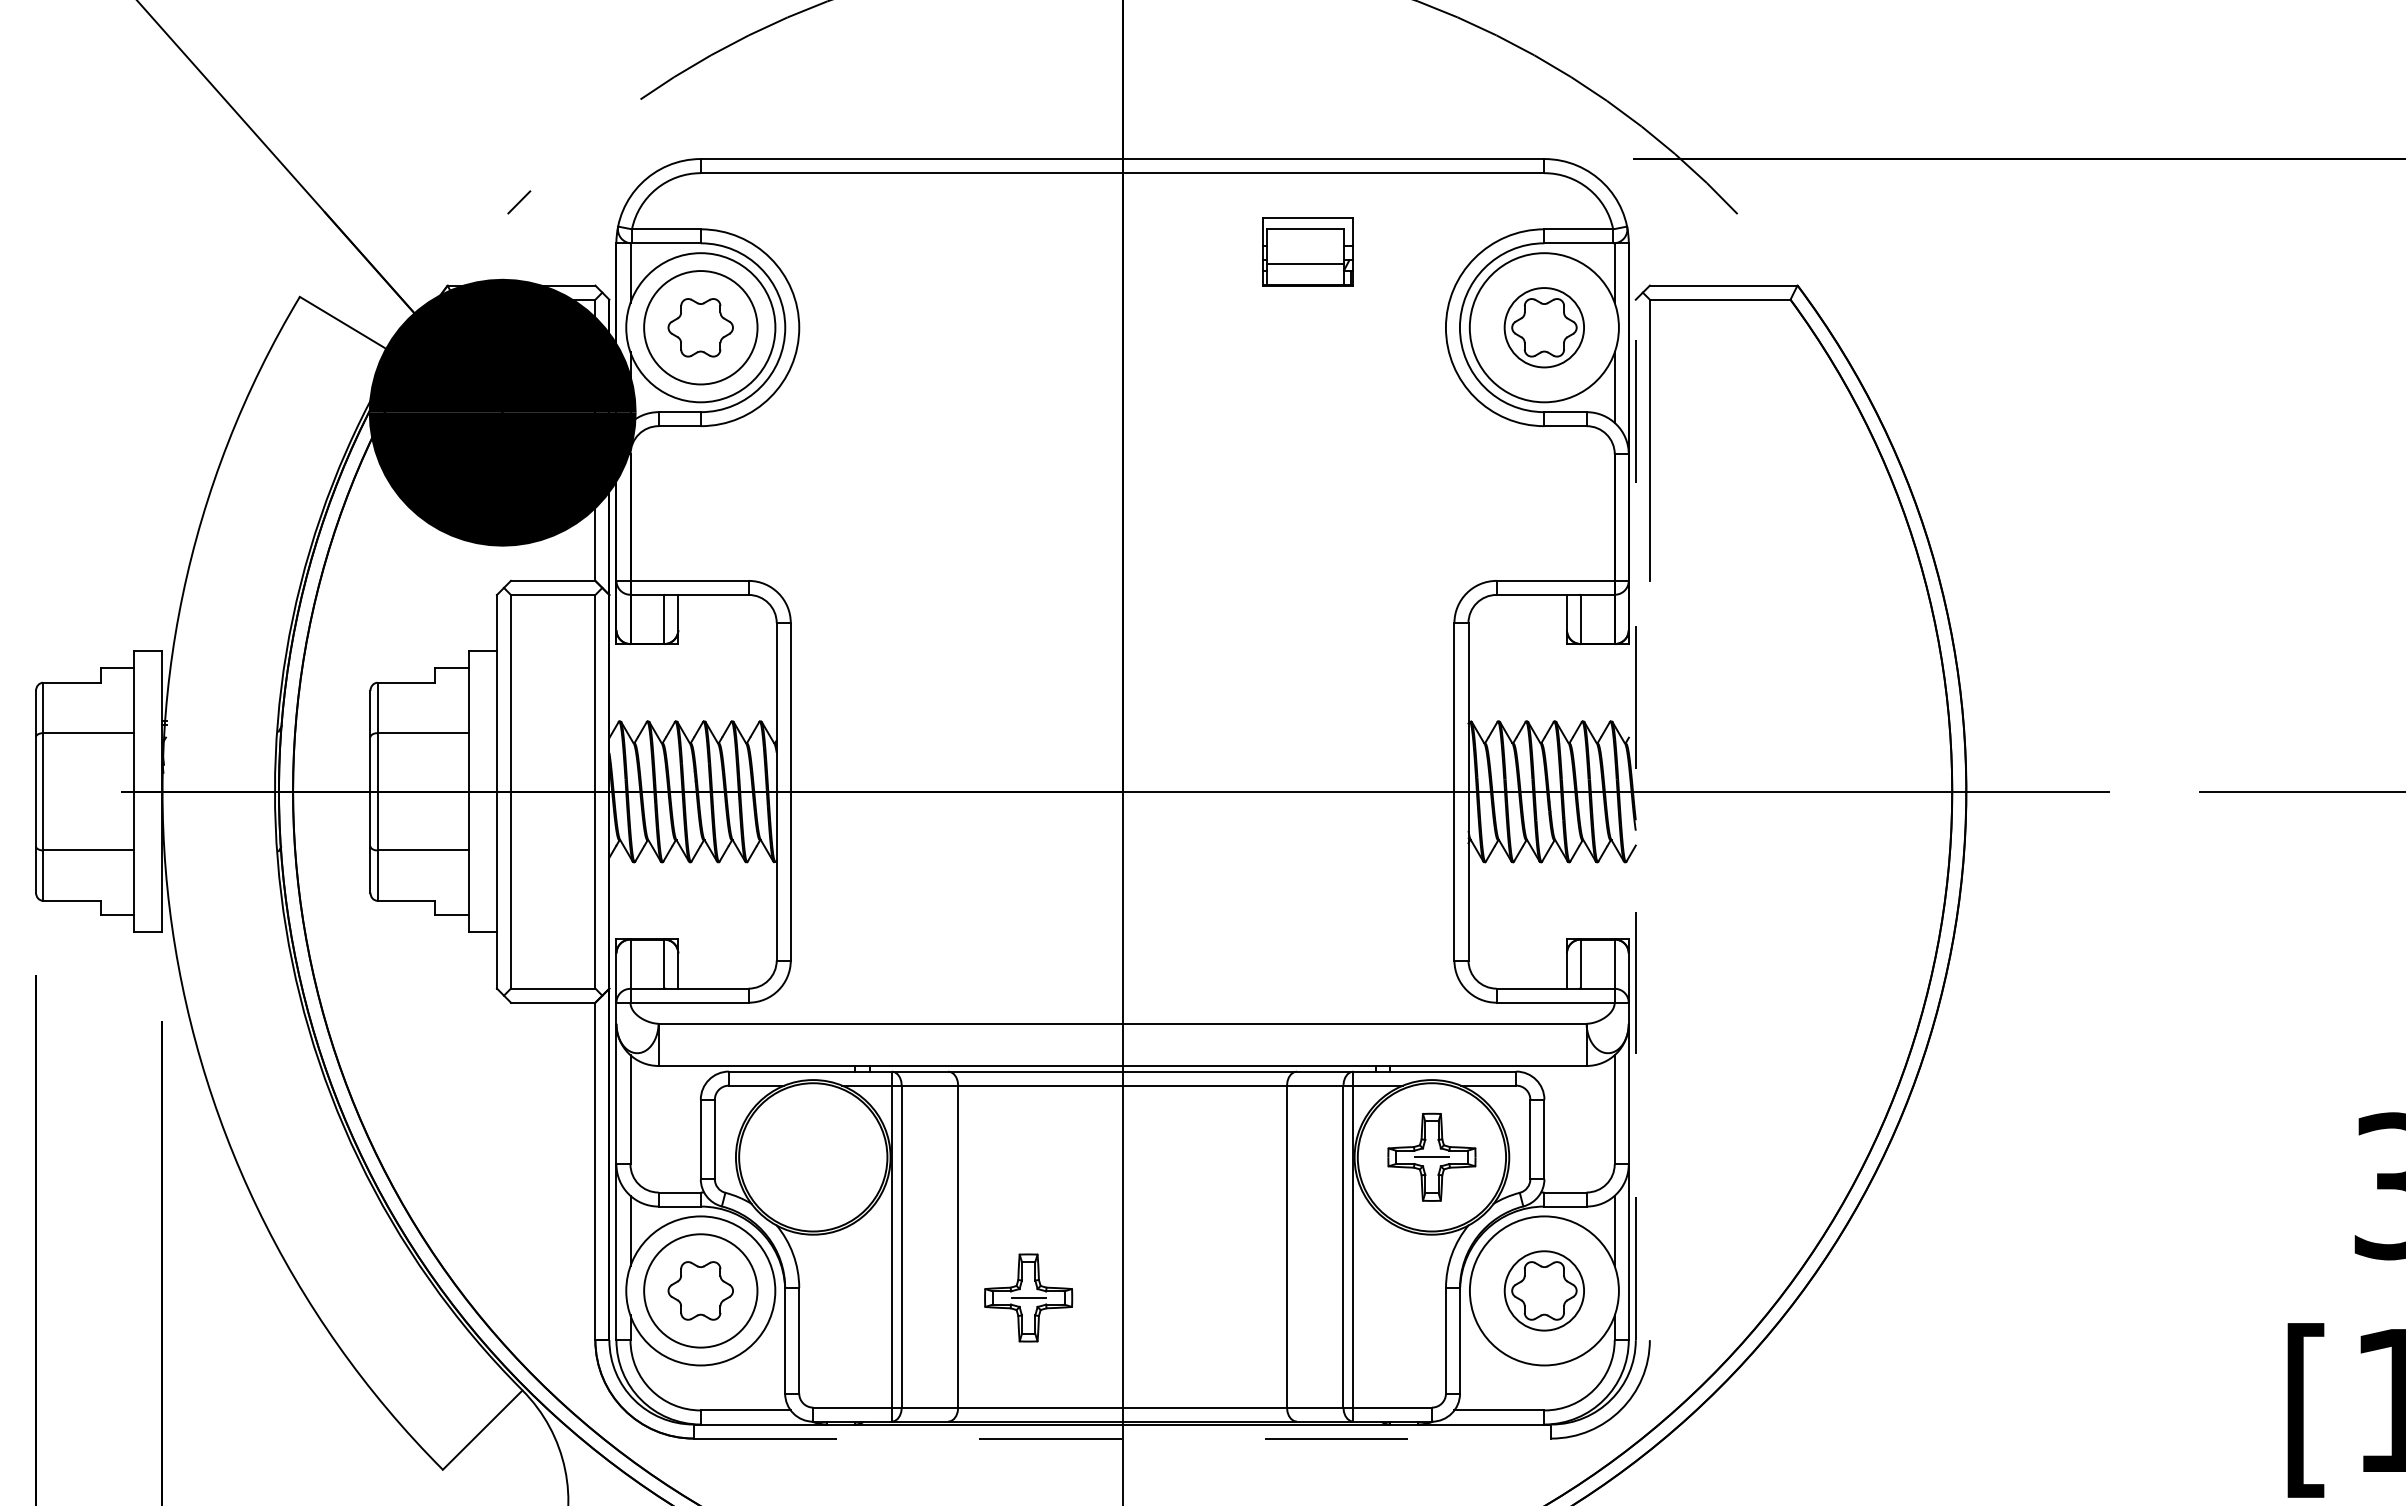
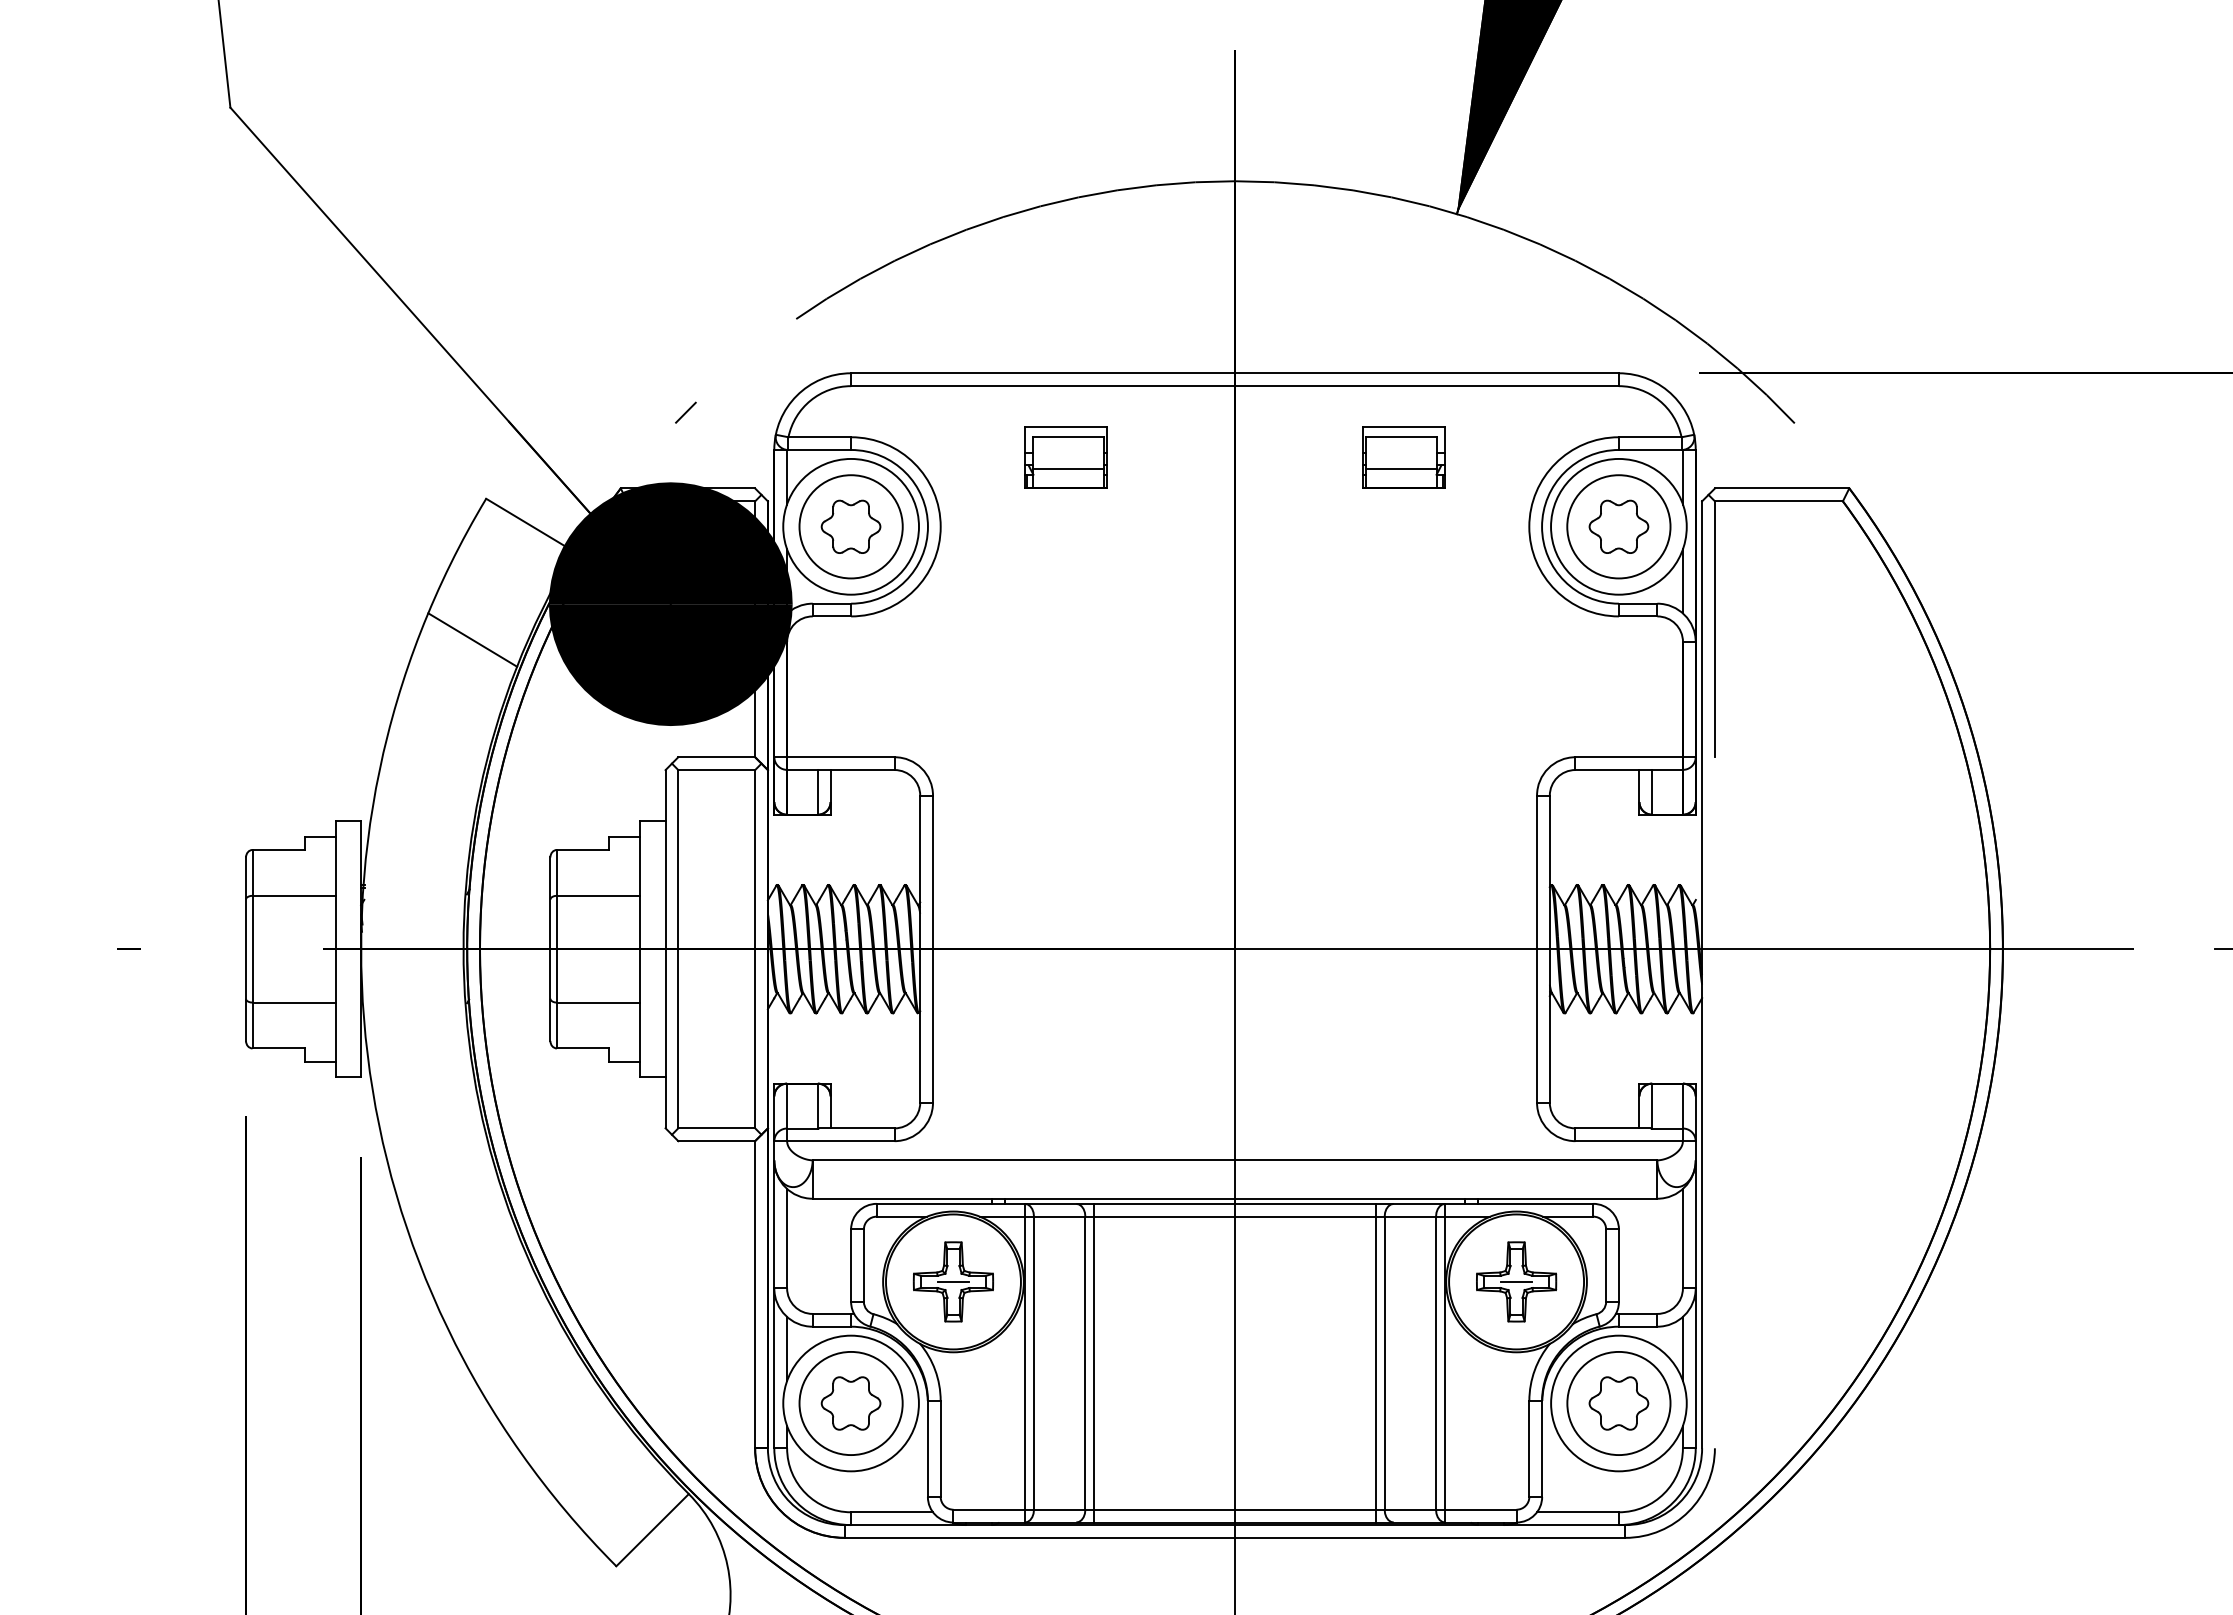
part: (936, 251) -> (1065, 457), added
circle: (1543, 327) -> (1618, 526), size x1.43
line: (284, 451) -> (472, 639), added
line: (1636, 819) -> (1702, 974), dashed -> solid
line: (968, 1245) -> (1094, 1362), added
line: (1276, 1245) -> (1375, 1362), added
circle: (1543, 1290) -> (1618, 1403), size x1.43
part: (1028, 1297) -> (953, 1281), moved
line: (1123, 1438) -> (1235, 1537), dashed -> solid

